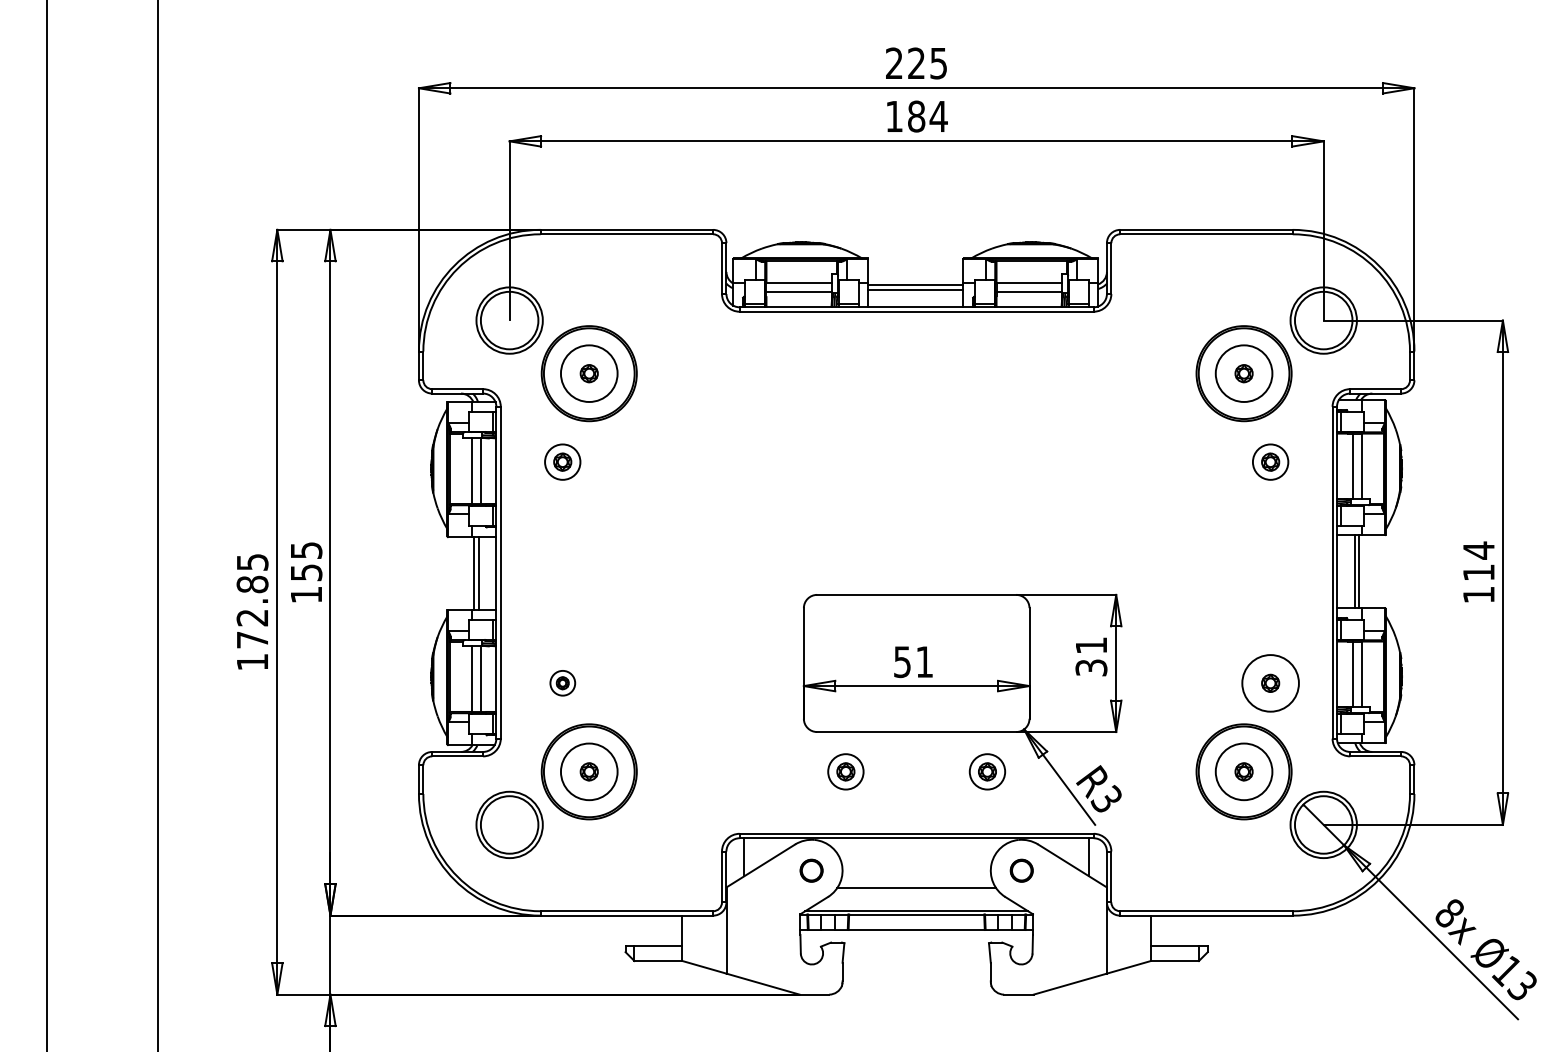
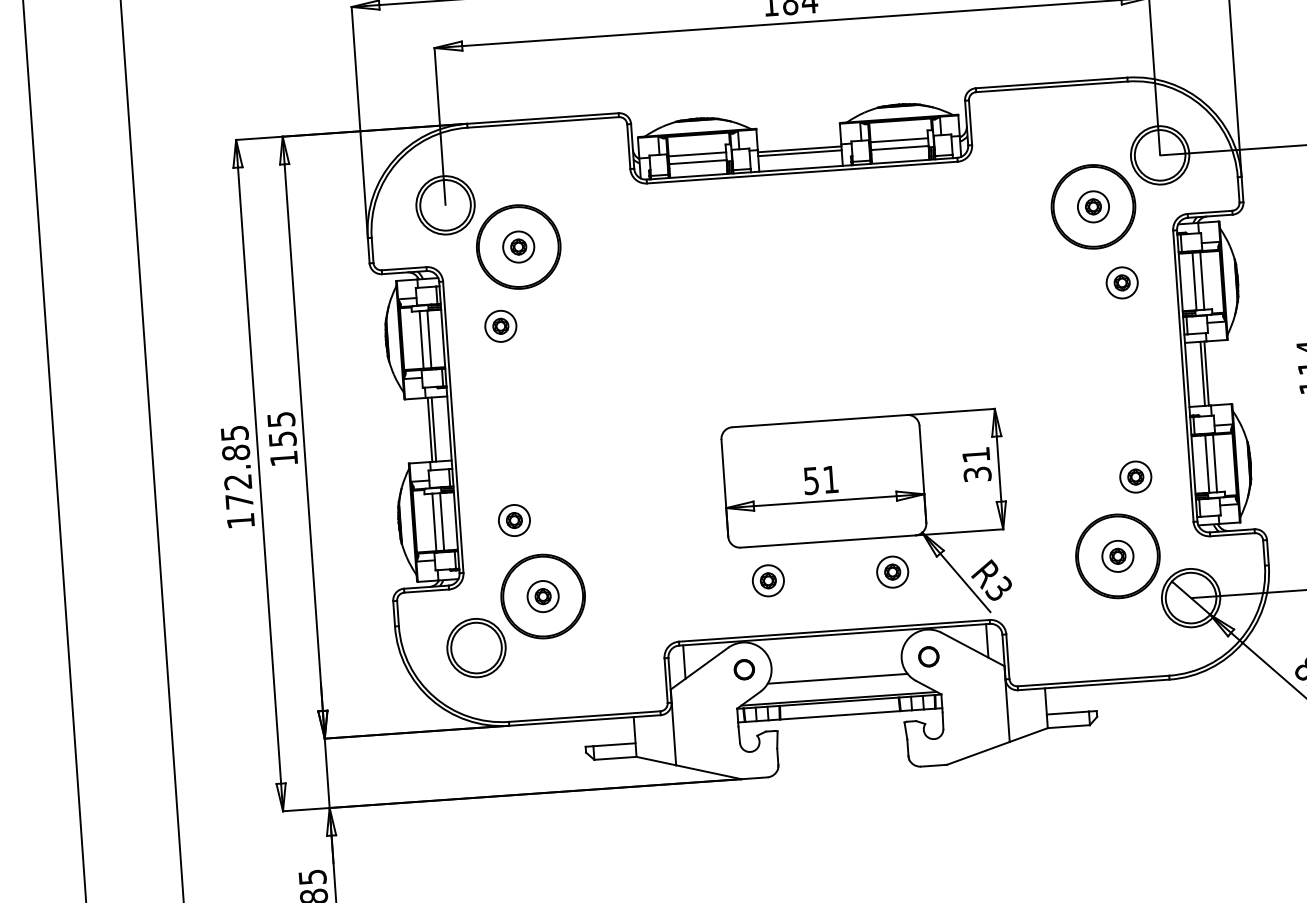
circle: (588, 373) -> (518, 246), size x0.62
circle: (1243, 373) -> (1092, 206), size x0.62
part: (562, 682) -> (514, 519), size x1.43
circle: (1270, 683) -> (1135, 477), size x0.62
circle: (588, 771) -> (542, 596), size x0.62
circle: (1243, 771) -> (1117, 556), size x0.62

